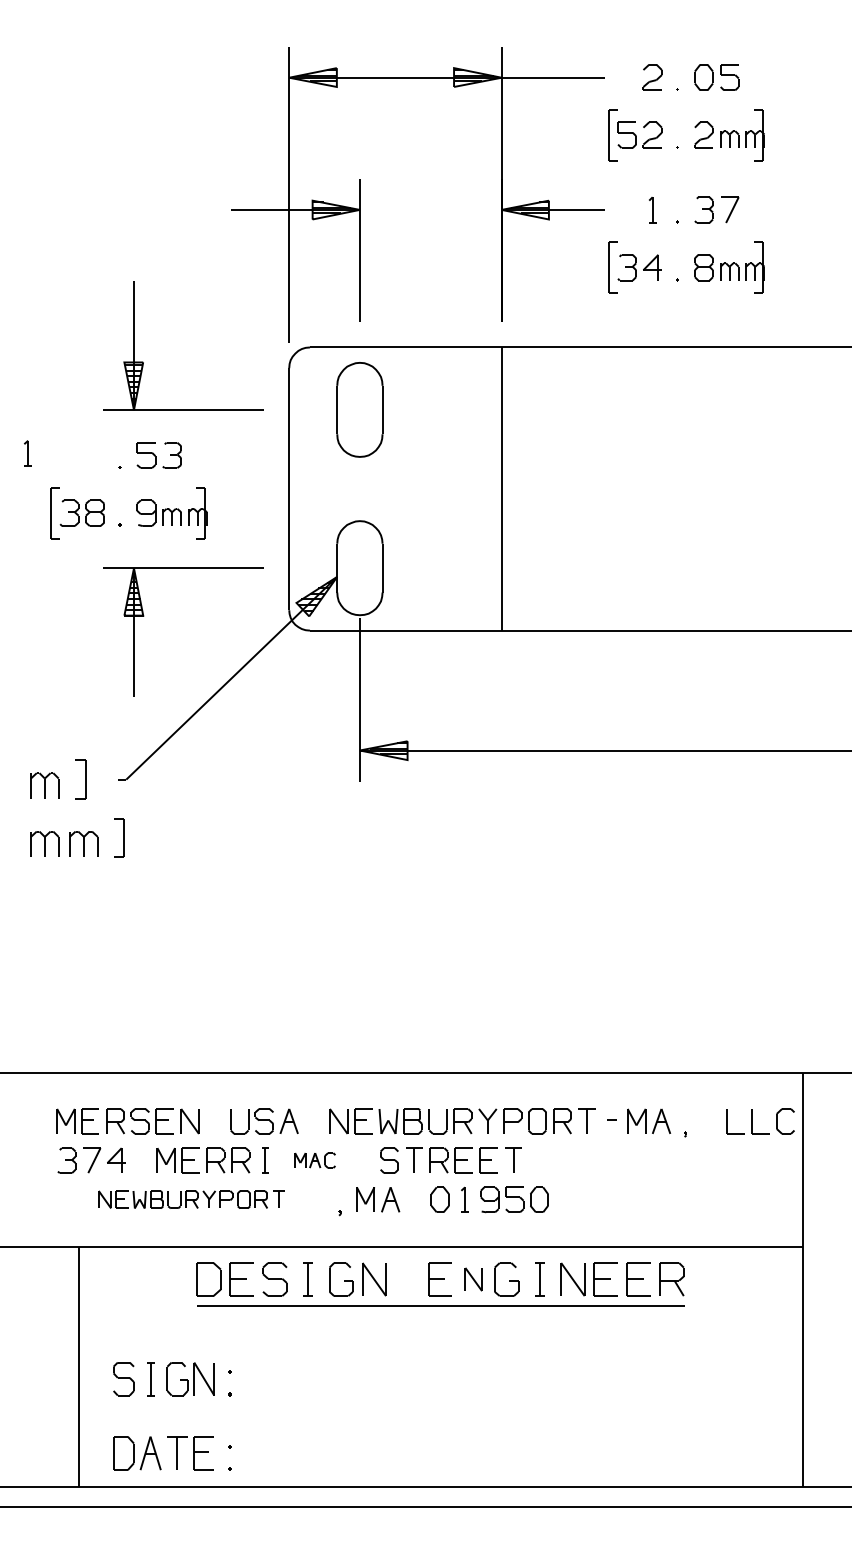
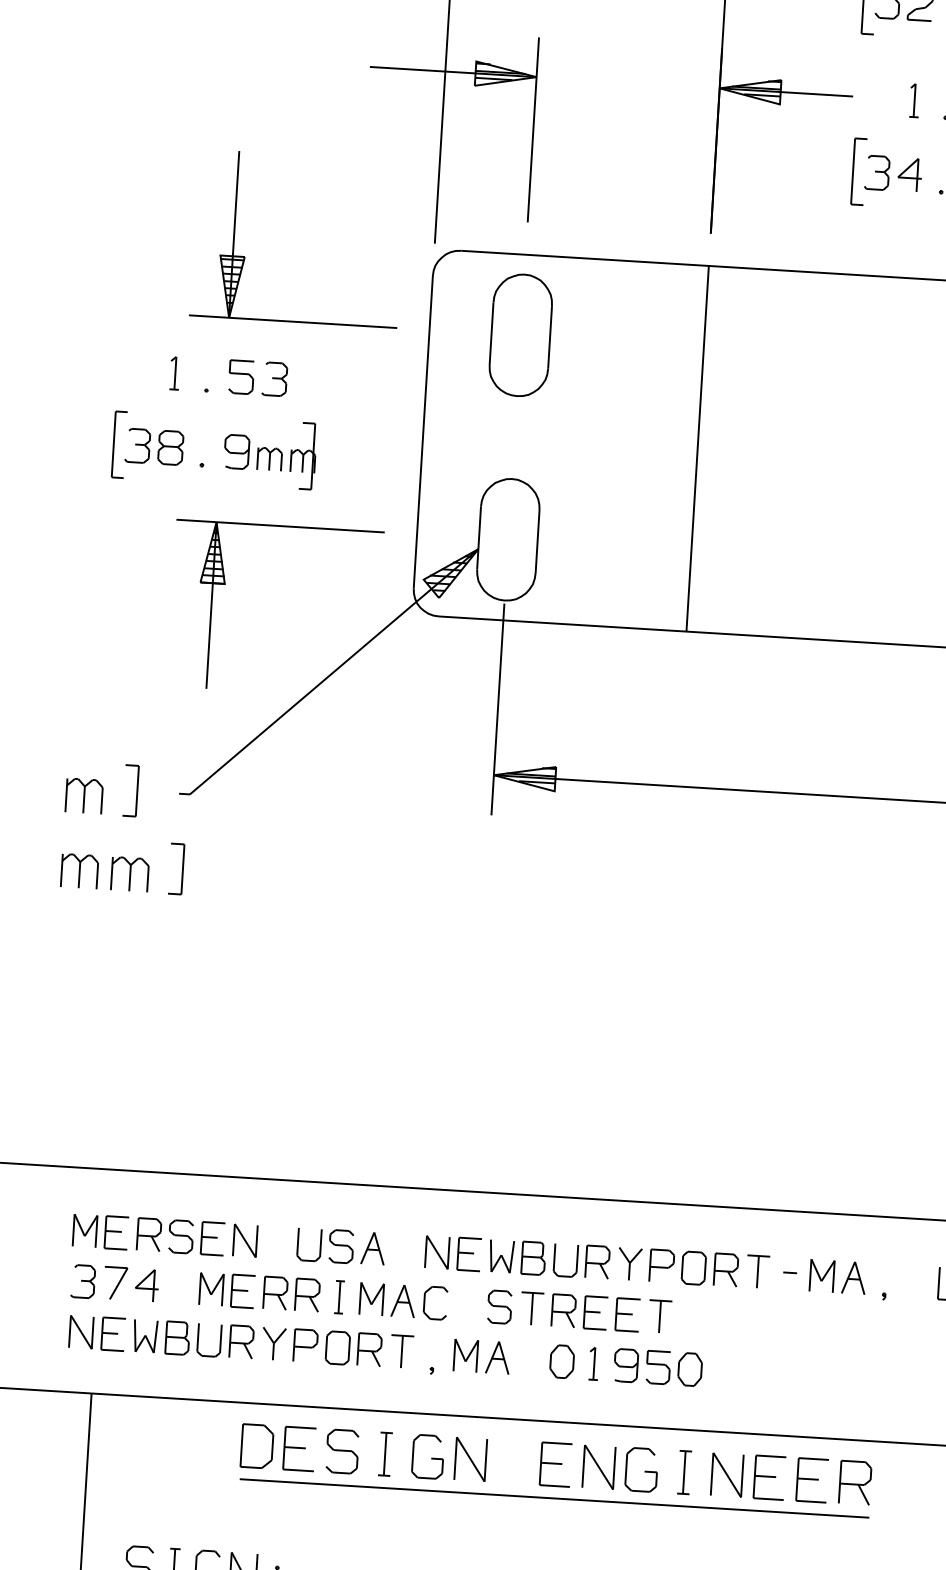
part: (27, 453) -> (174, 373), moved
part: (315, 1160) -> (404, 1301), size x1.67
part: (191, 1199) -> (241, 1341), size x1.43
part: (473, 1279) -> (598, 1467), size x1.43

